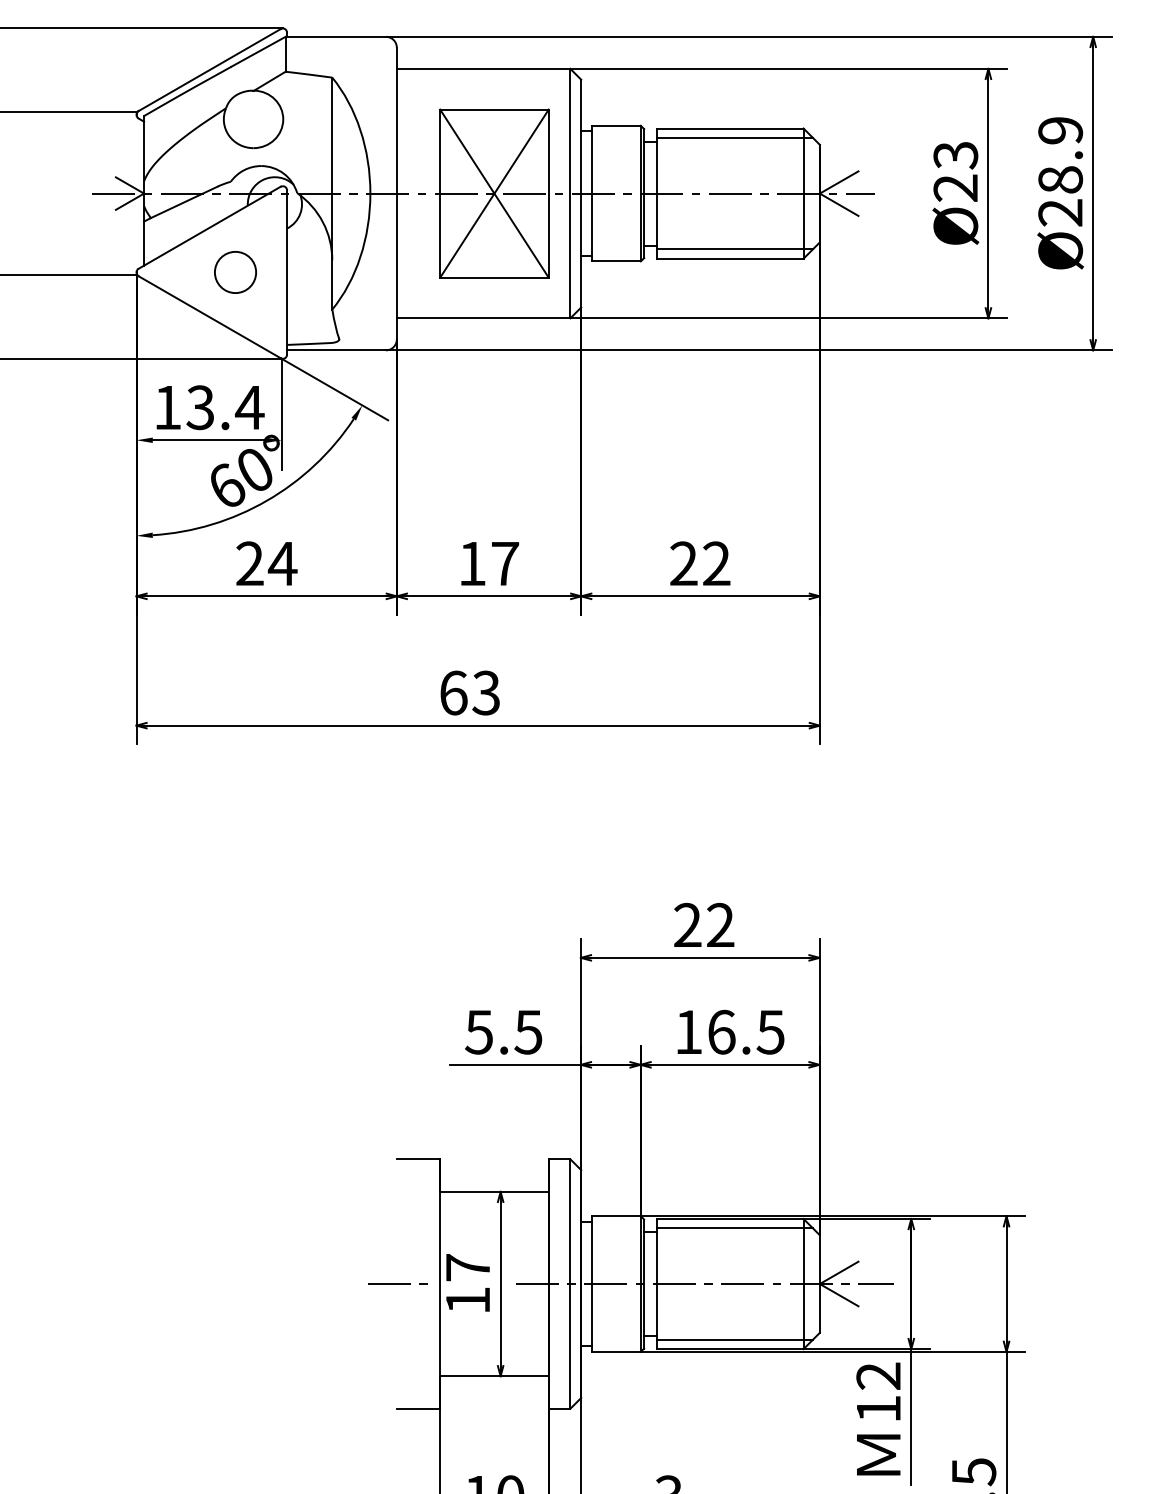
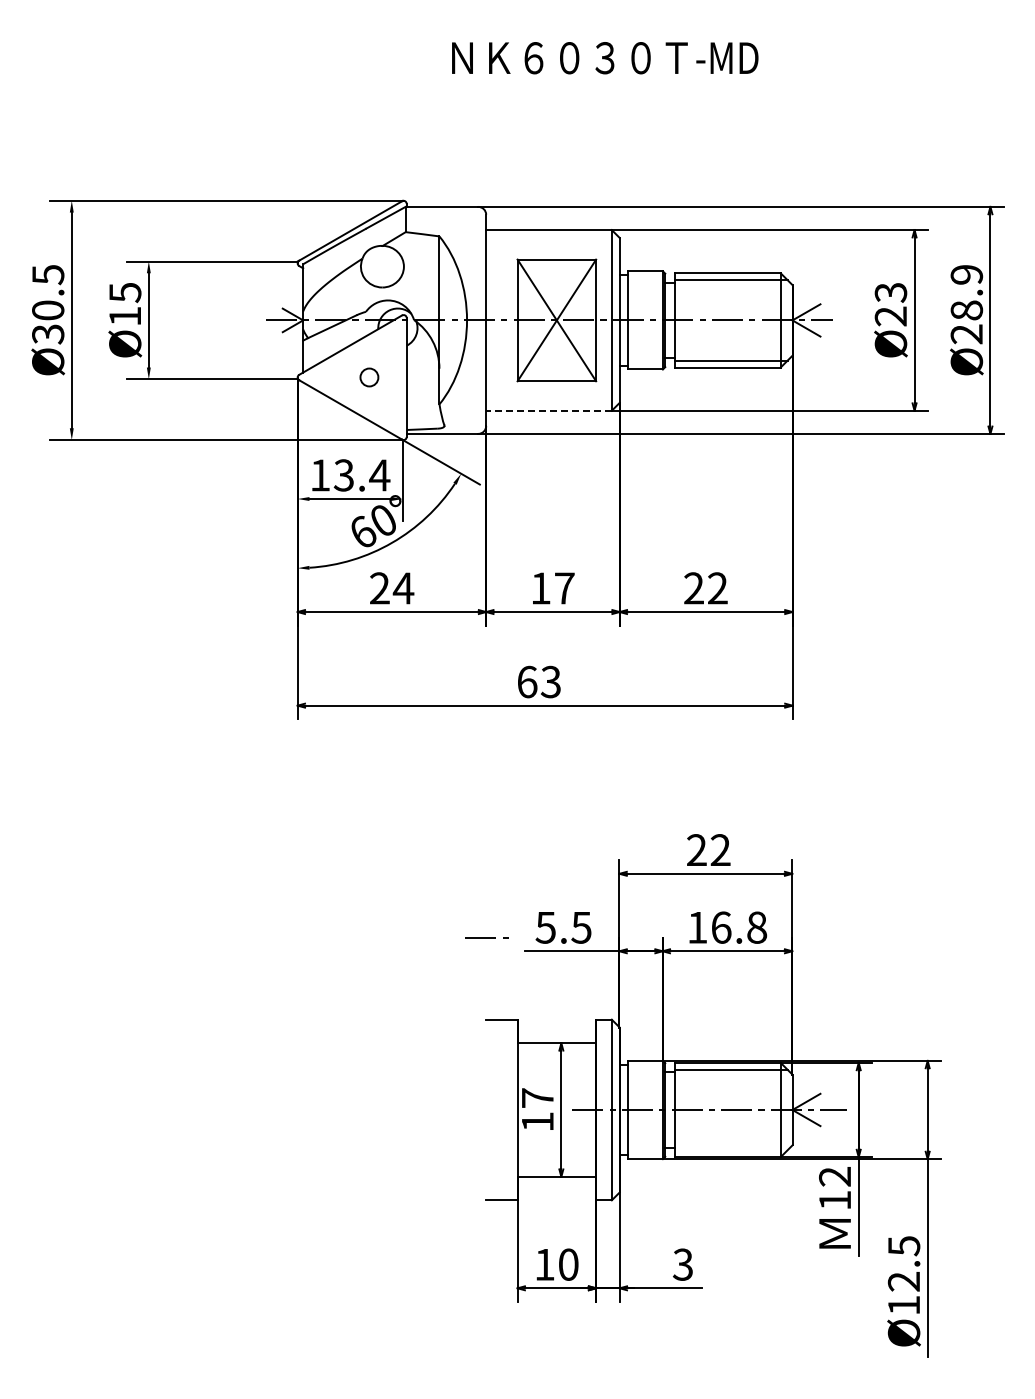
circle: (235, 272) -> (369, 377), size x0.6
line: (484, 318) -> (549, 410), solid -> dashed
text: (770, 1031) -> (756, 927), 16.5 -> 16.8
line: (397, 1283) -> (486, 937), moved
line: (734, 1339) -> (730, 1150), removed

